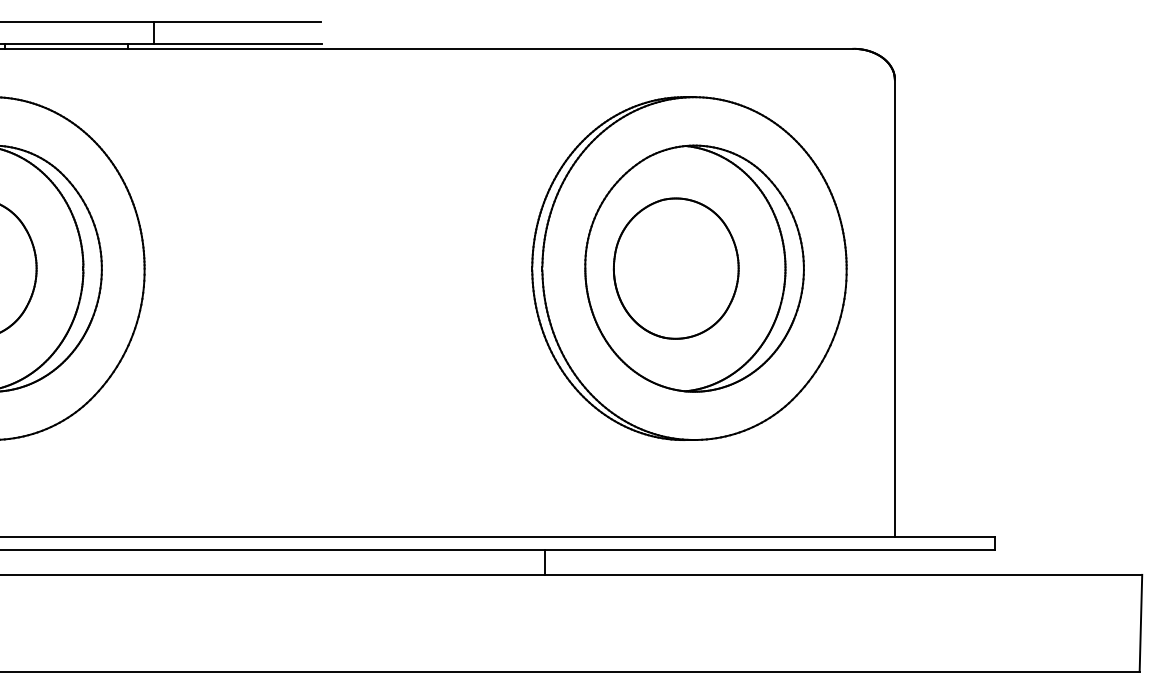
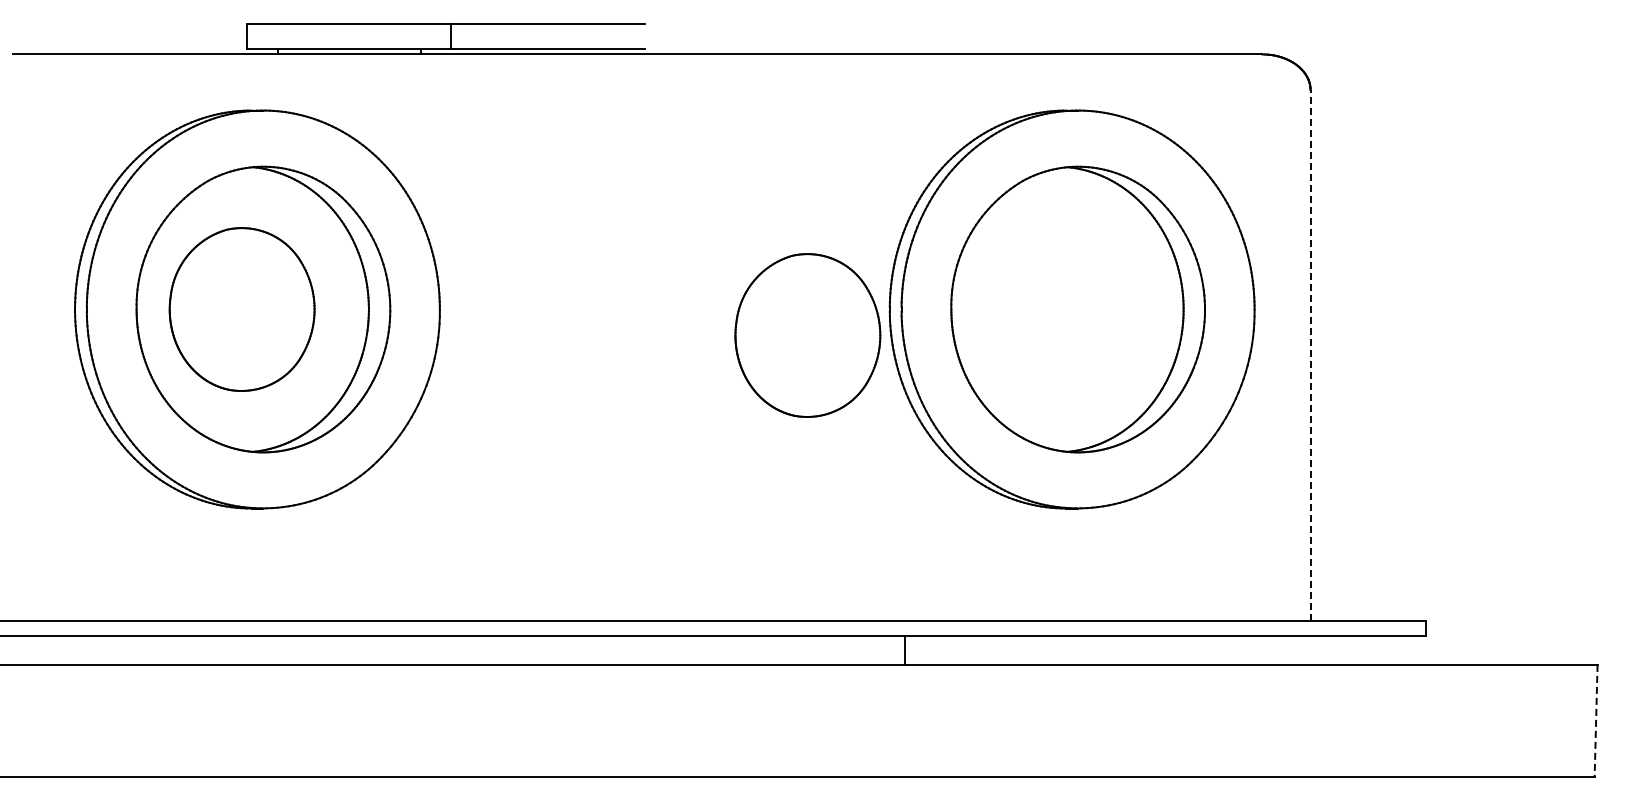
part: (675, 268) -> (807, 335), moved
line: (894, 307) -> (1310, 354), solid -> dashed
line: (1141, 623) -> (1596, 721), solid -> dashed

